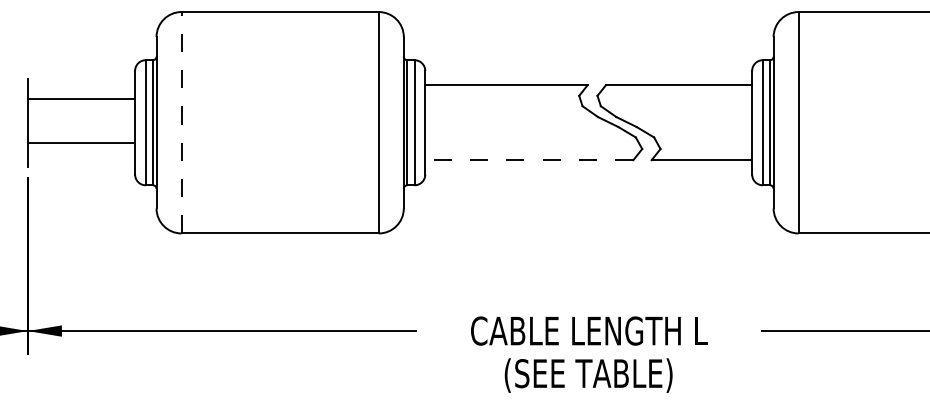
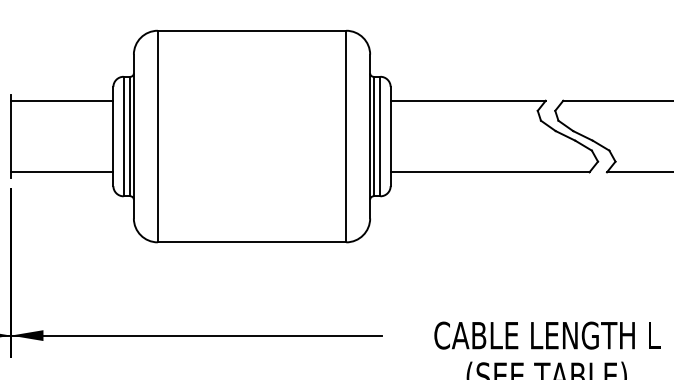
line: (81, 99) -> (62, 100), moved
line: (181, 122) -> (157, 136), dashed -> solid
line: (81, 143) -> (62, 172), moved
line: (528, 160) -> (489, 172), dashed -> solid

